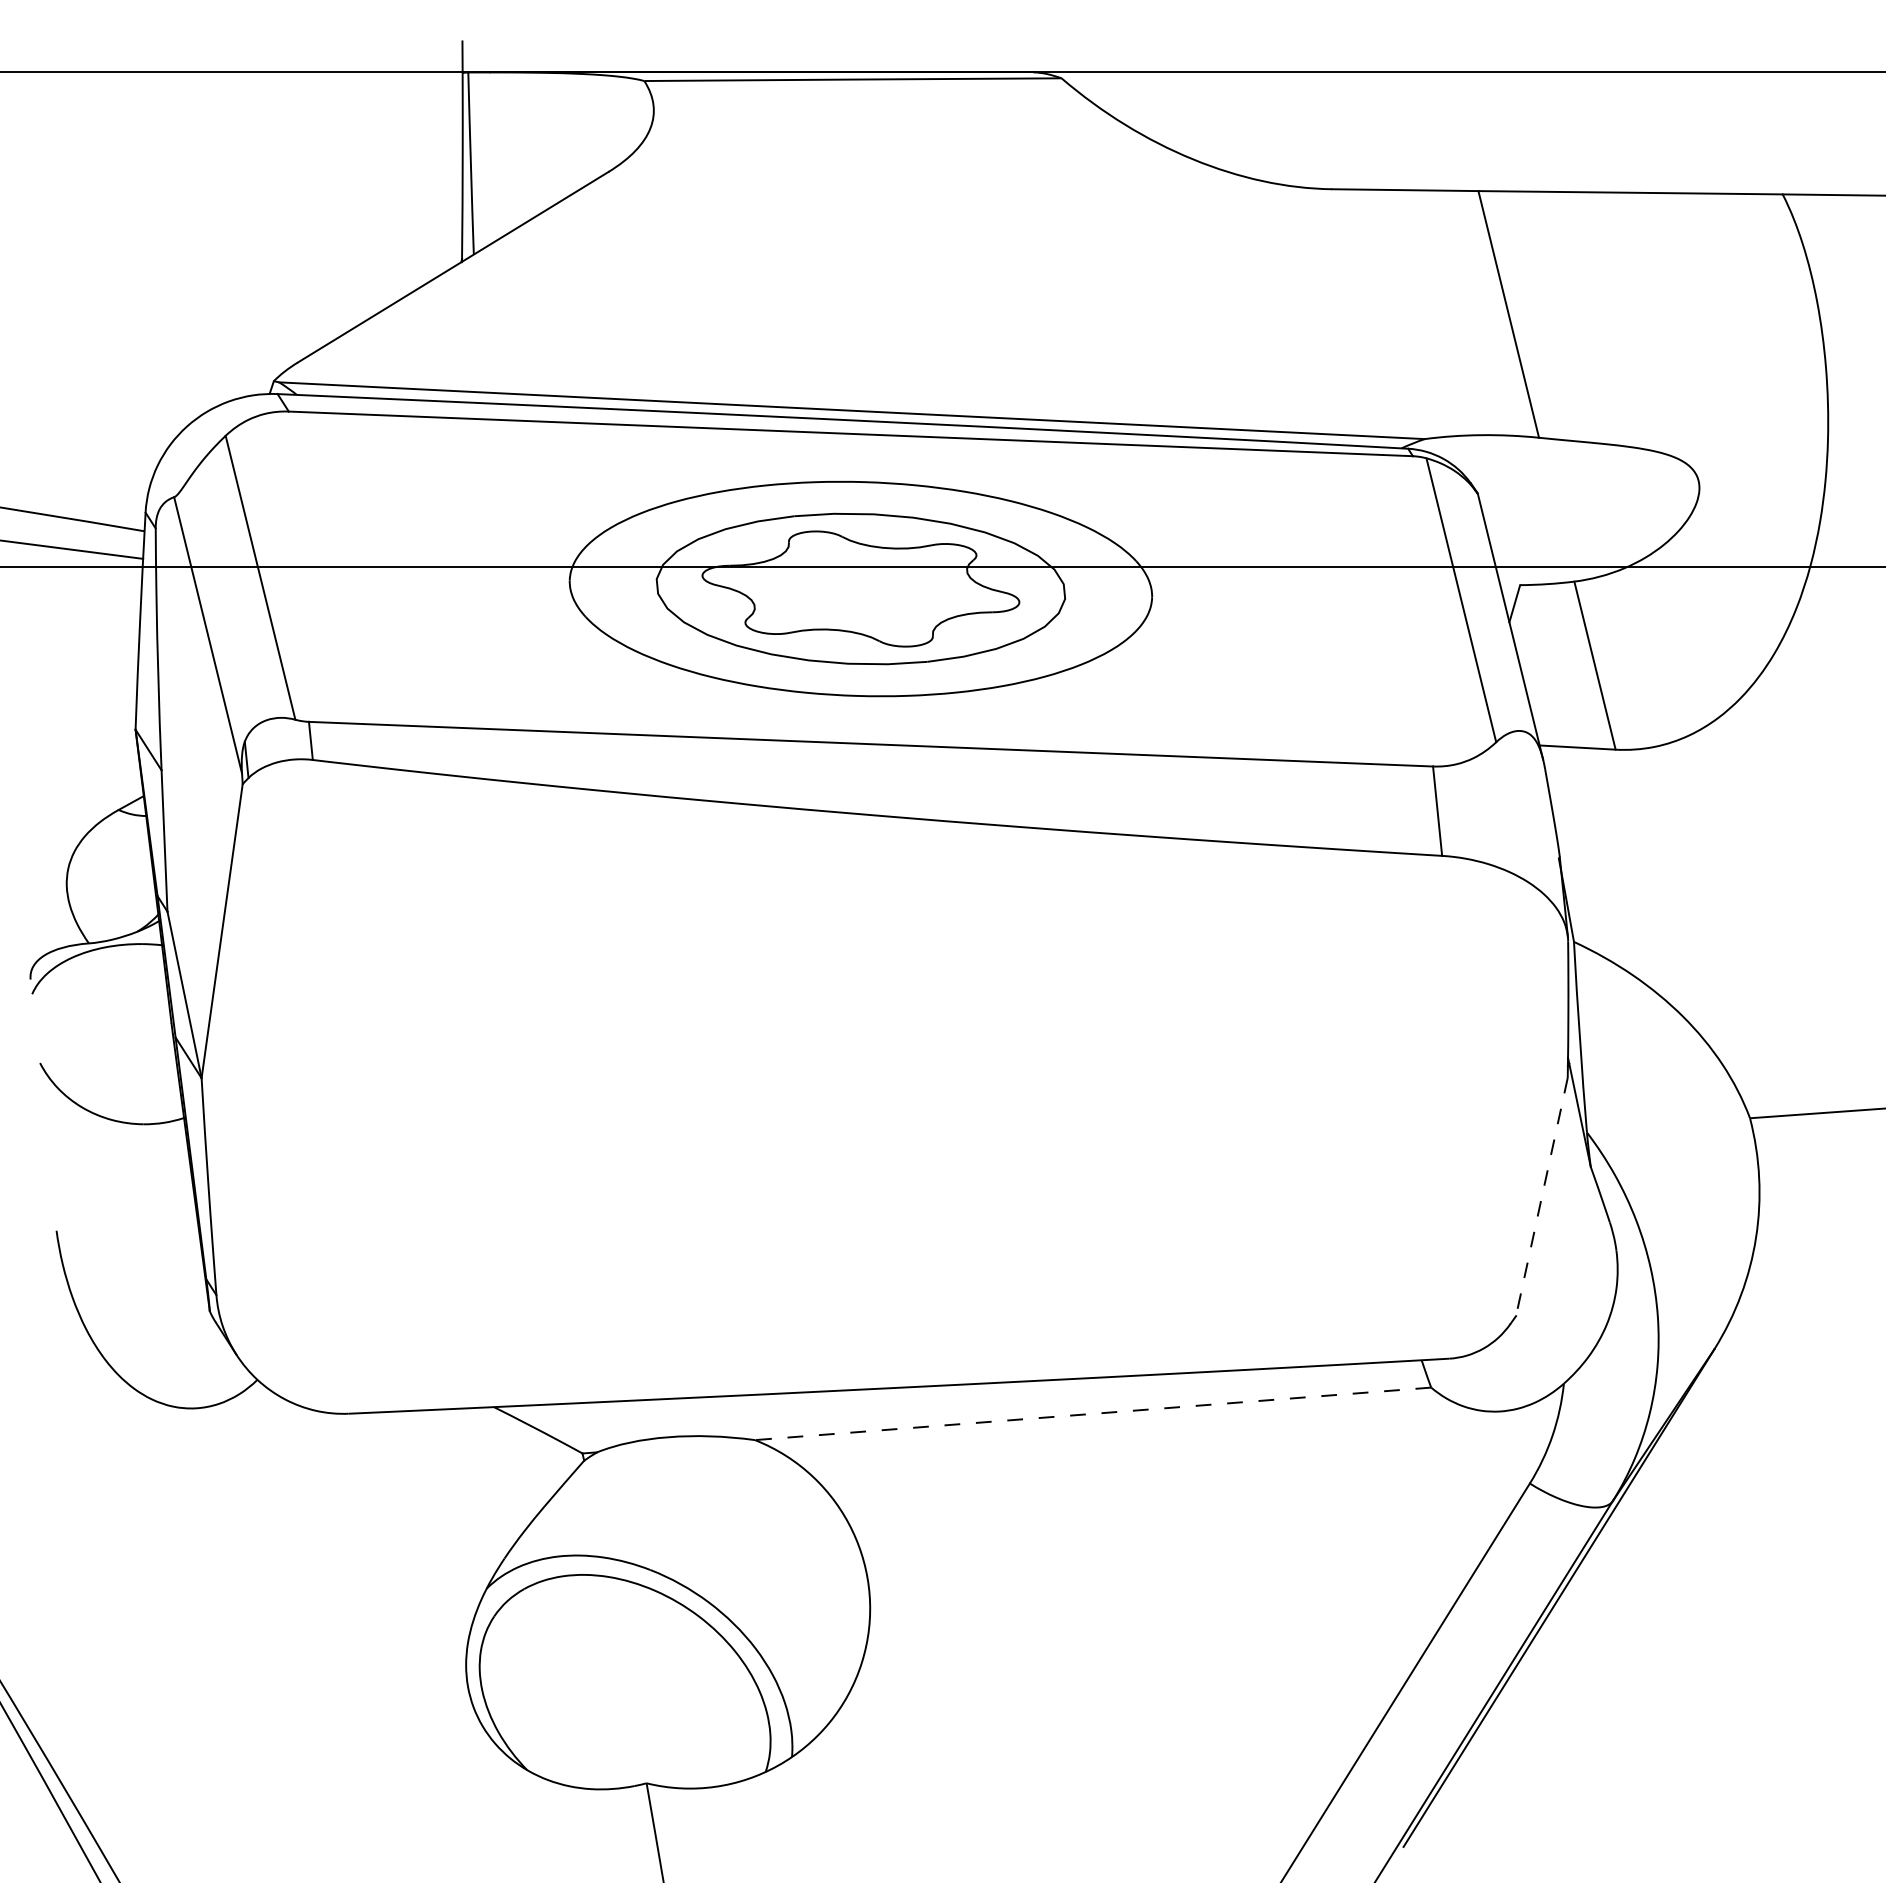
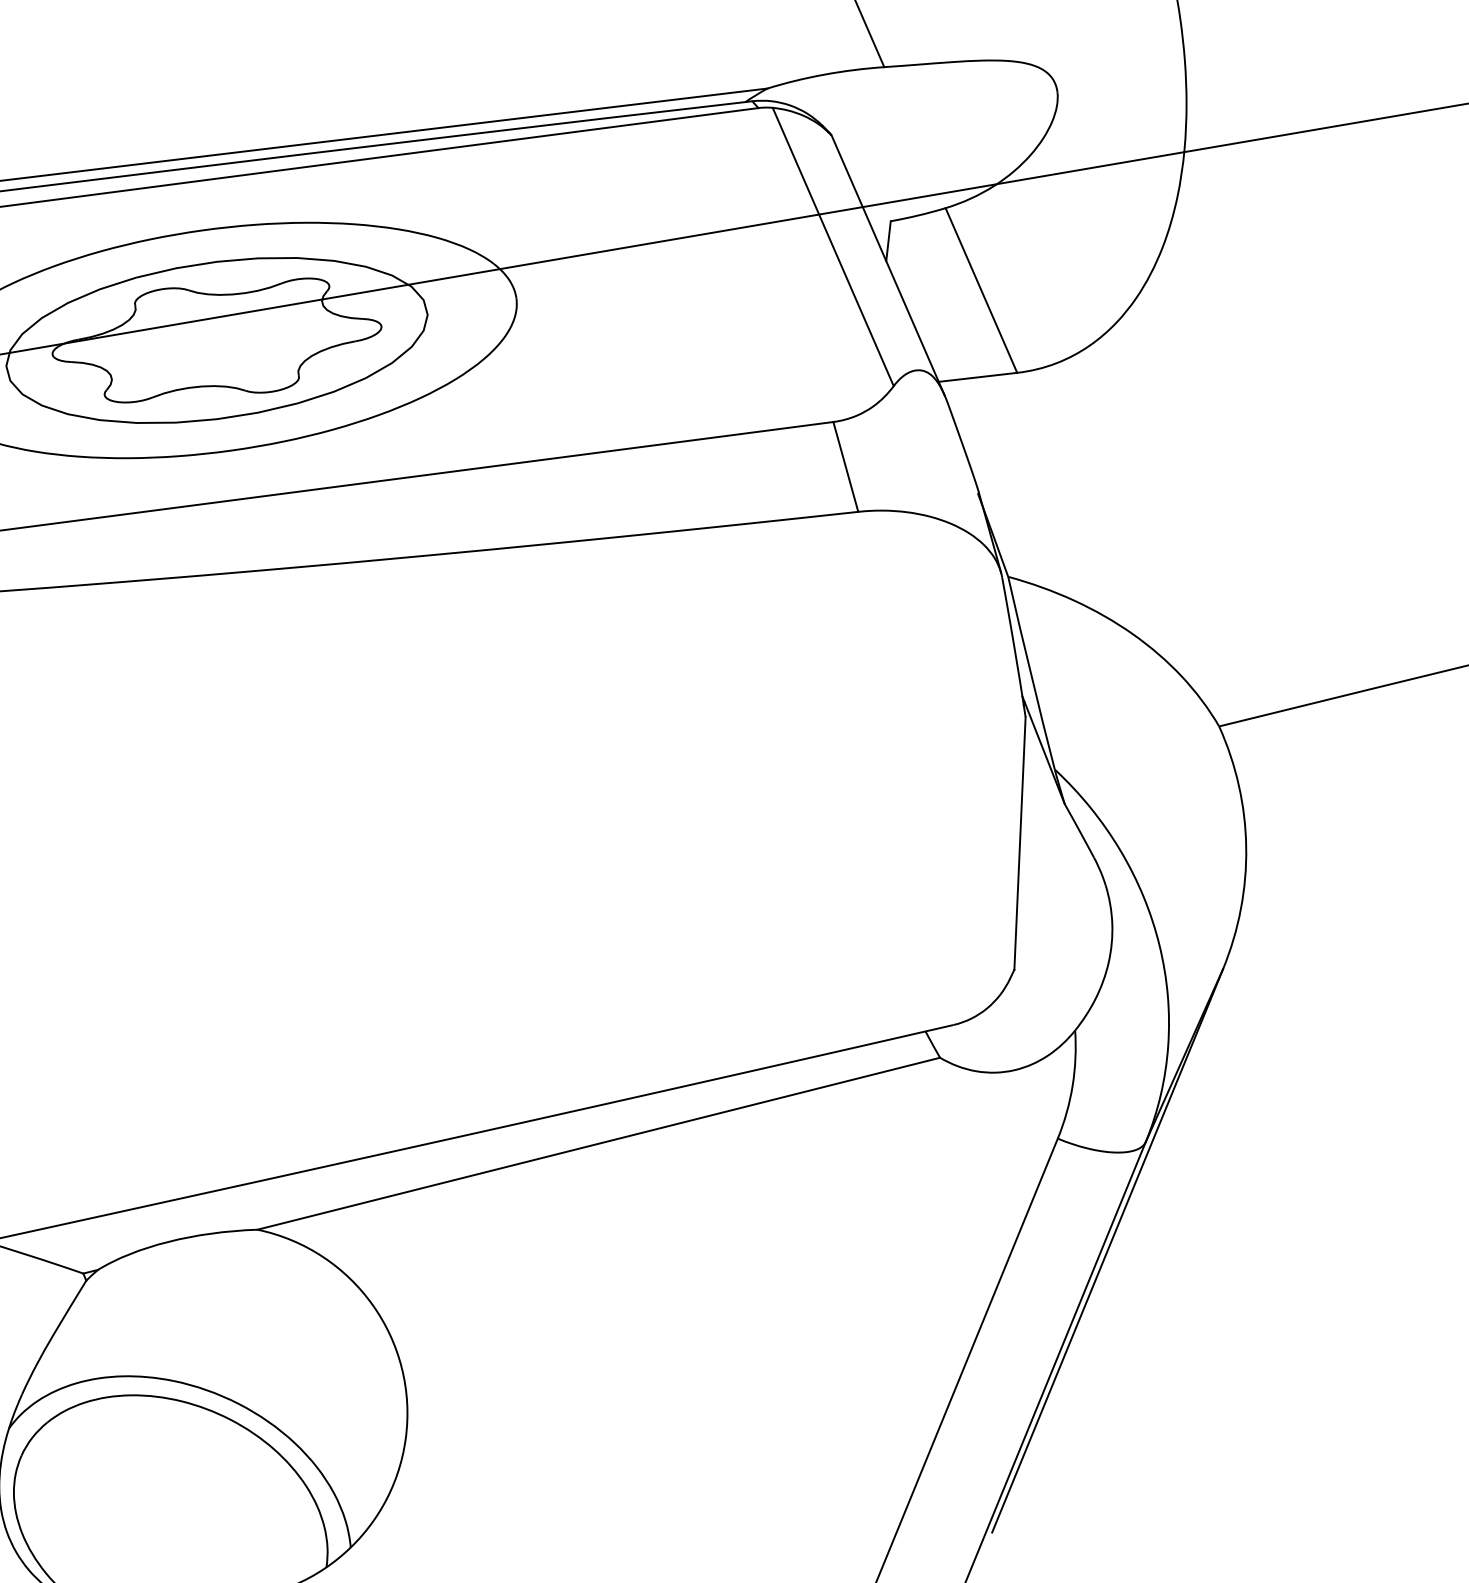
line: (1541, 1197) -> (1019, 843), dashed -> solid
line: (1092, 1413) -> (598, 1143), dashed -> solid

